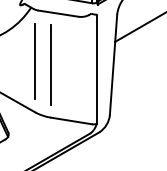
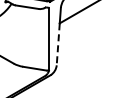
line: (34, 61) -> (13, 34), removed
line: (51, 64) -> (23, 36), removed
line: (112, 78) -> (58, 44), solid -> dashed

